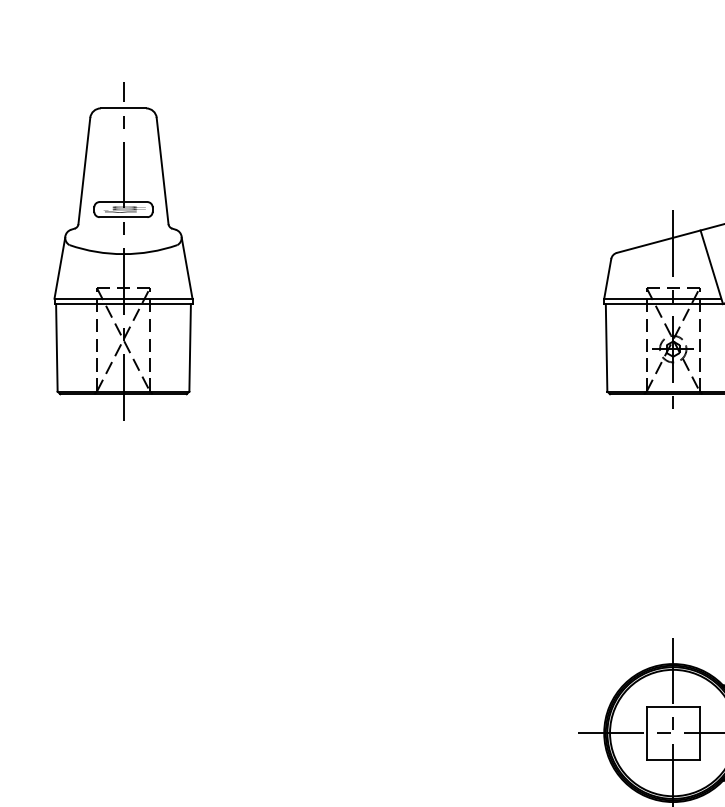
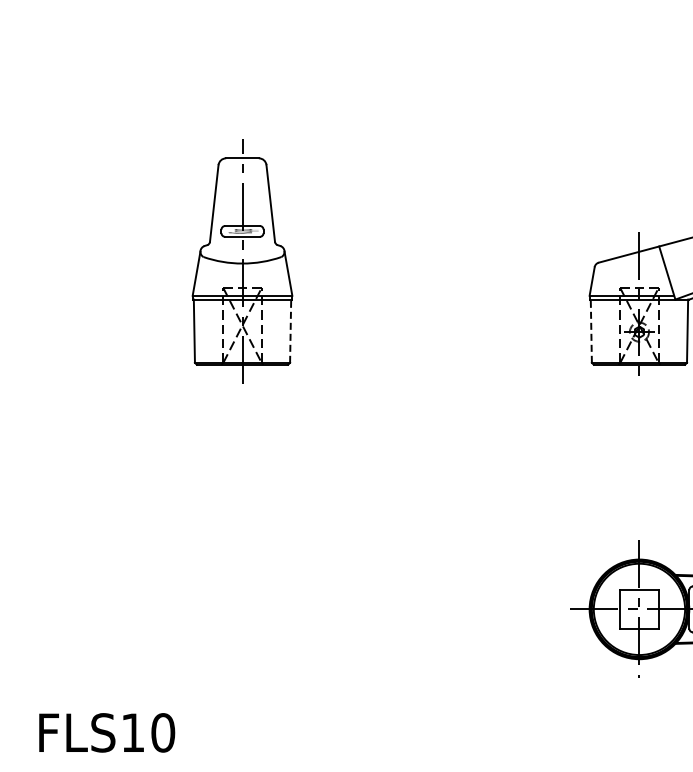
line: (189, 348) -> (290, 331), solid -> dashed
line: (606, 348) -> (591, 331), solid -> dashed

